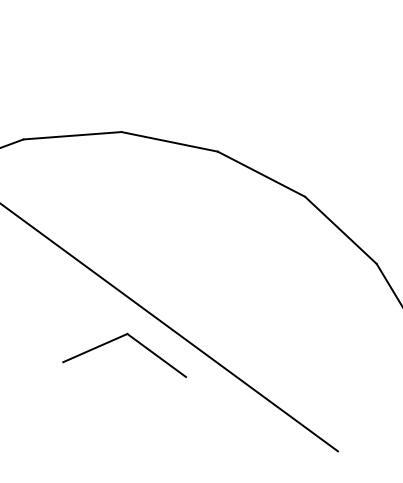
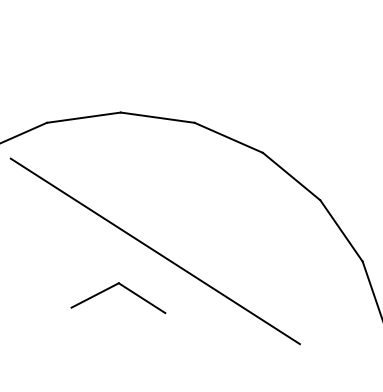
part: (136, 342) -> (126, 289), moved

